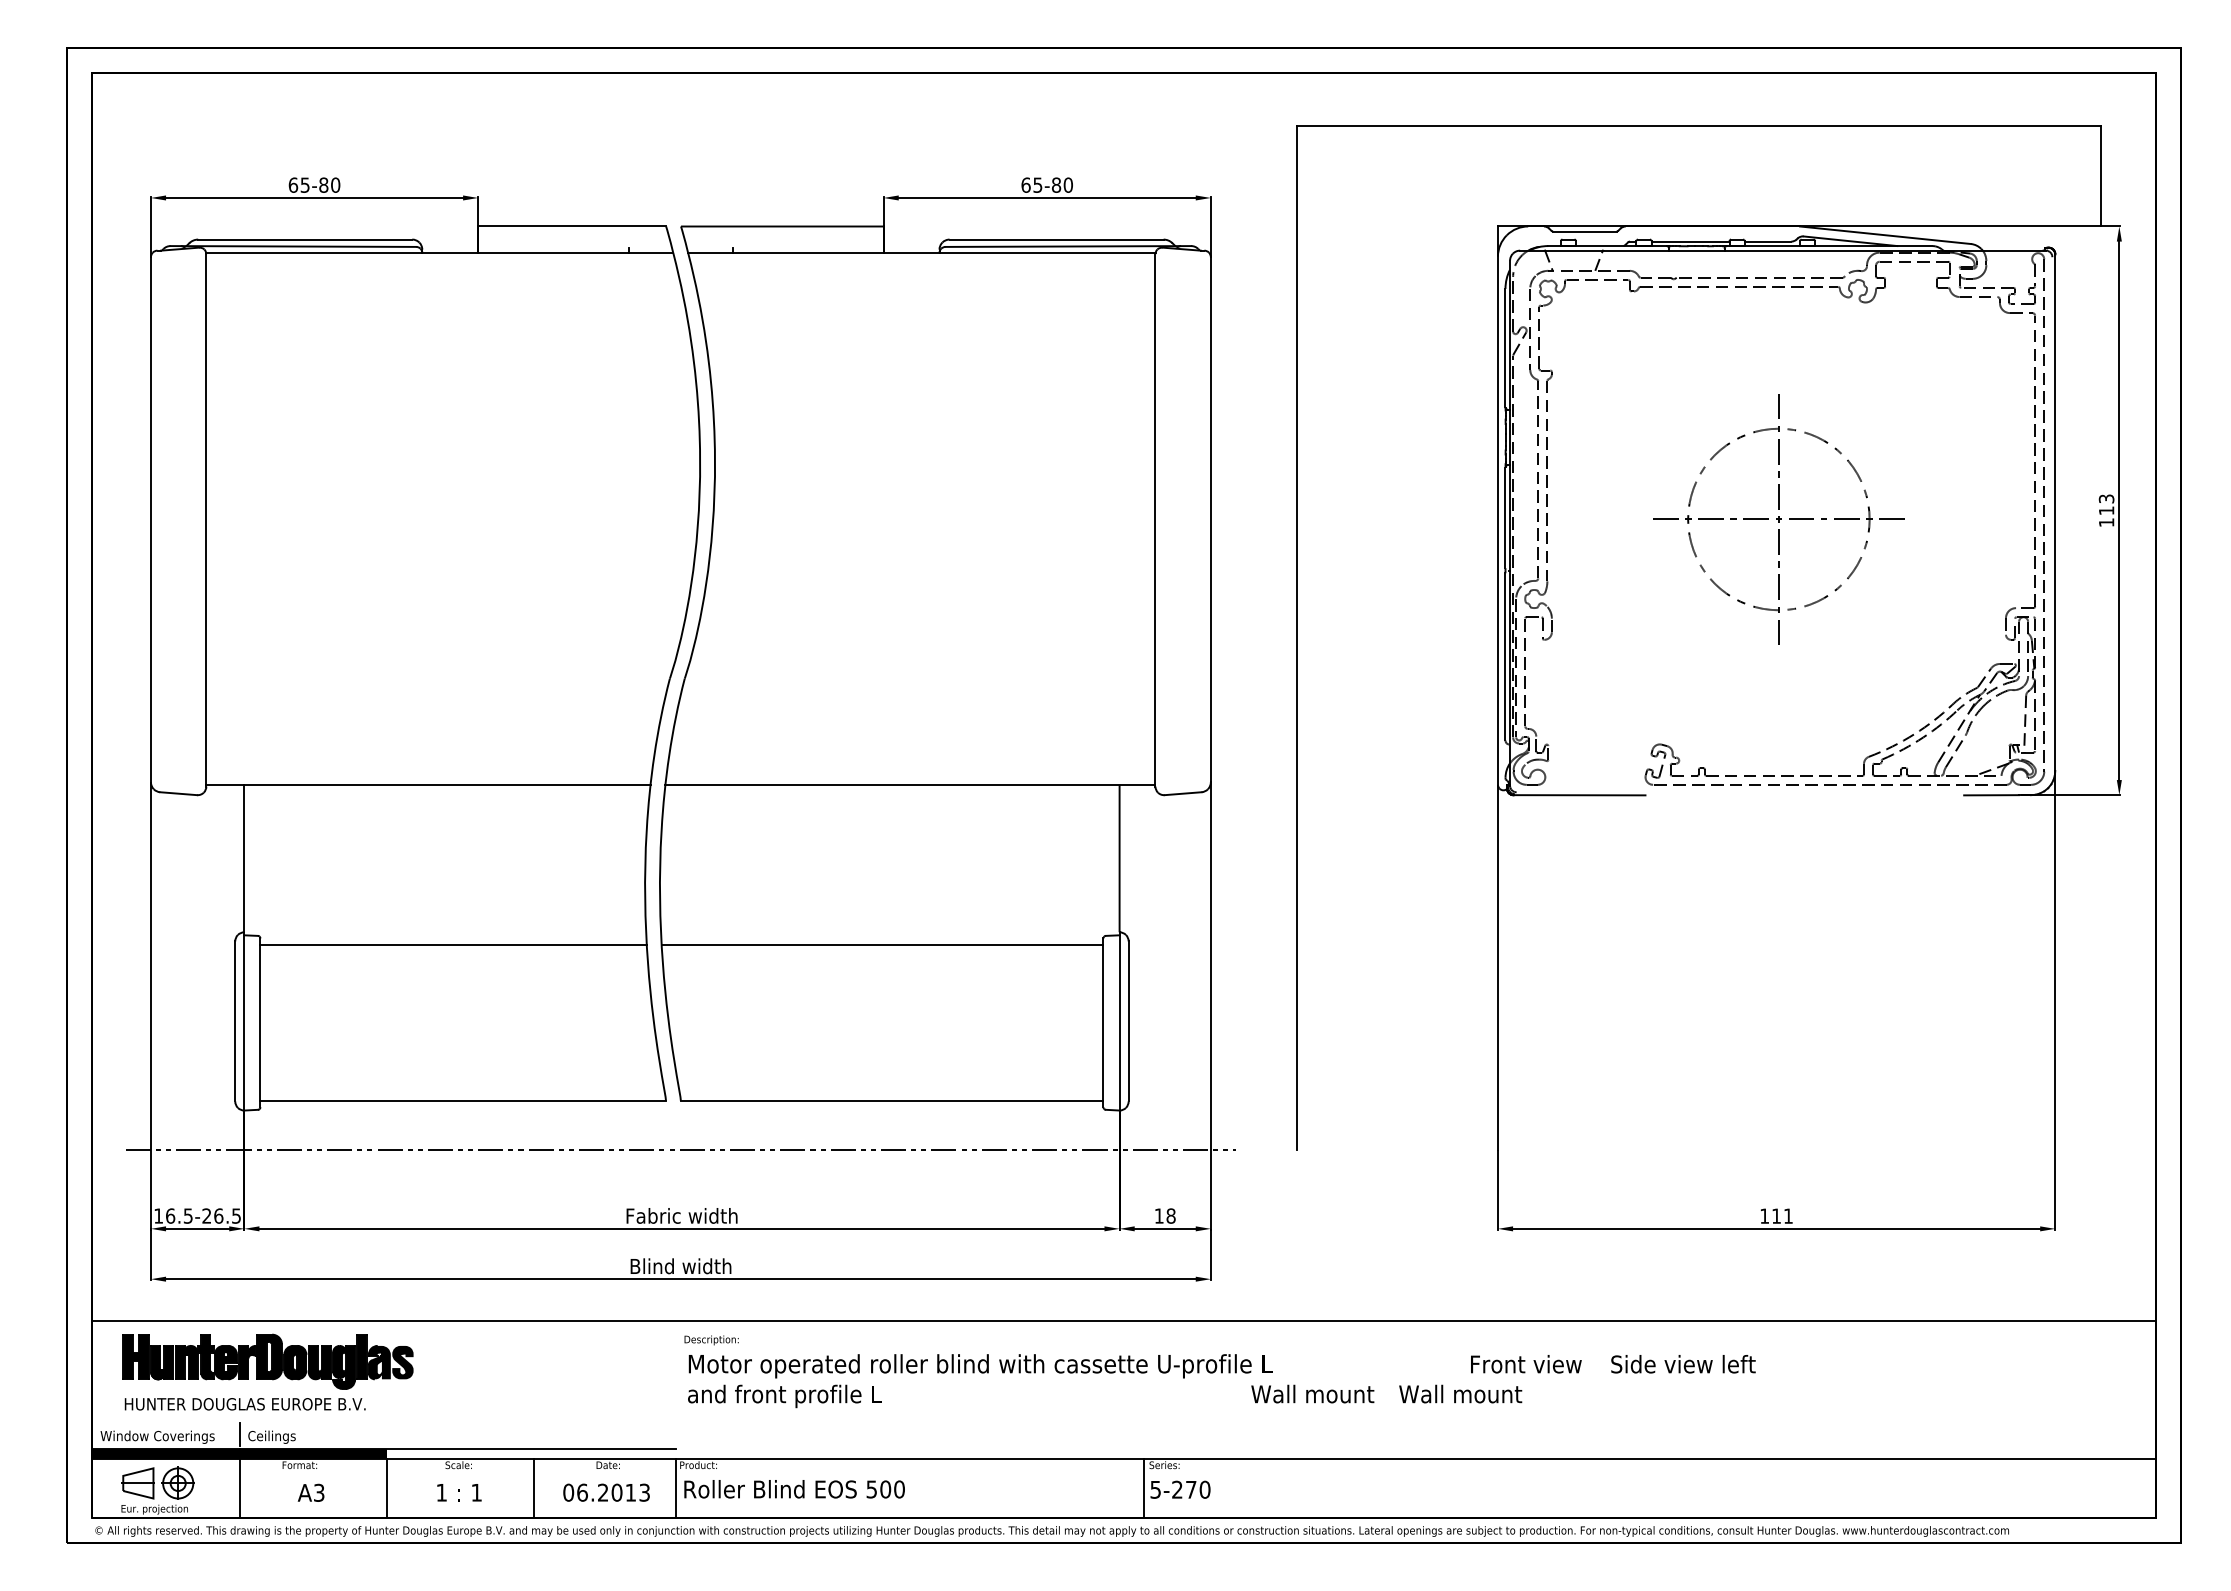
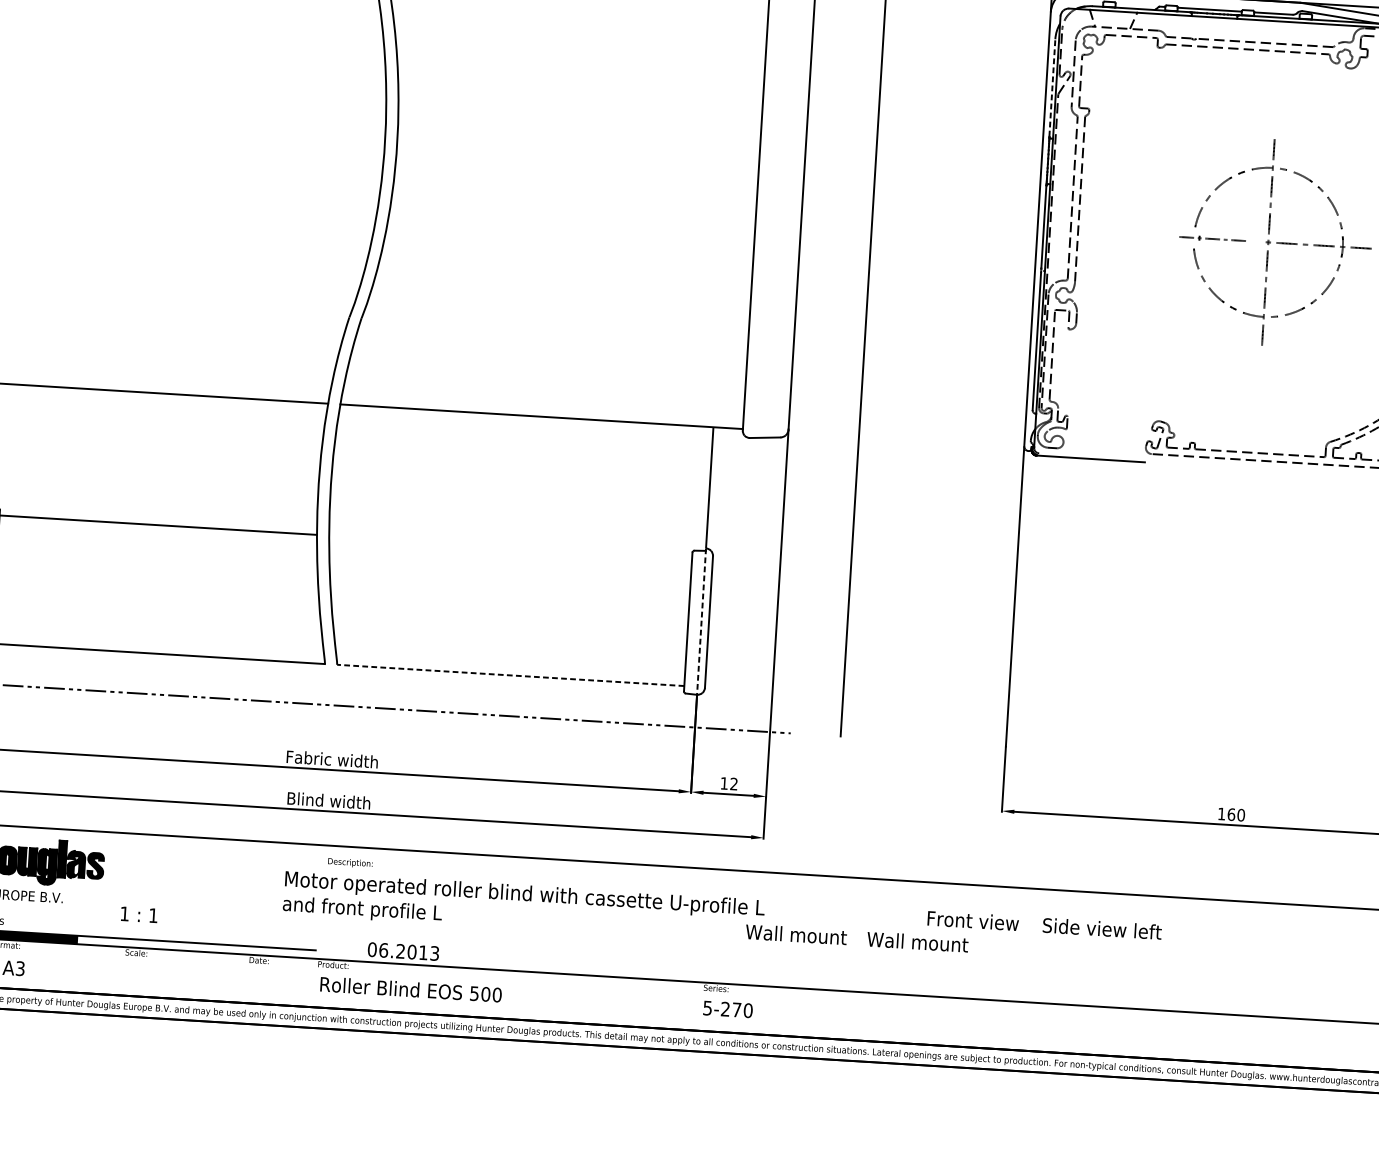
line: (1505, 347) -> (1052, 87), solid -> dashed
part: (1710, 519) -> (1212, 238), size x0.7
line: (882, 944) -> (510, 546), removed
line: (1119, 1021) -> (701, 621), solid -> dashed
line: (891, 1100) -> (510, 675), solid -> dashed
text: (1170, 1215) -> (733, 783), 18 -> 12
text: (1782, 1215) -> (1236, 814), 111 -> 160
text: (1221, 1381) -> (722, 919), moved
line: (386, 1487) -> (75, 967), removed
line: (676, 1487) -> (314, 982), removed
line: (1144, 1487) -> (698, 1005), removed
line: (534, 1488) -> (197, 975), removed
text: (459, 1492) -> (139, 914), moved
text: (606, 1492) -> (403, 951), moved

